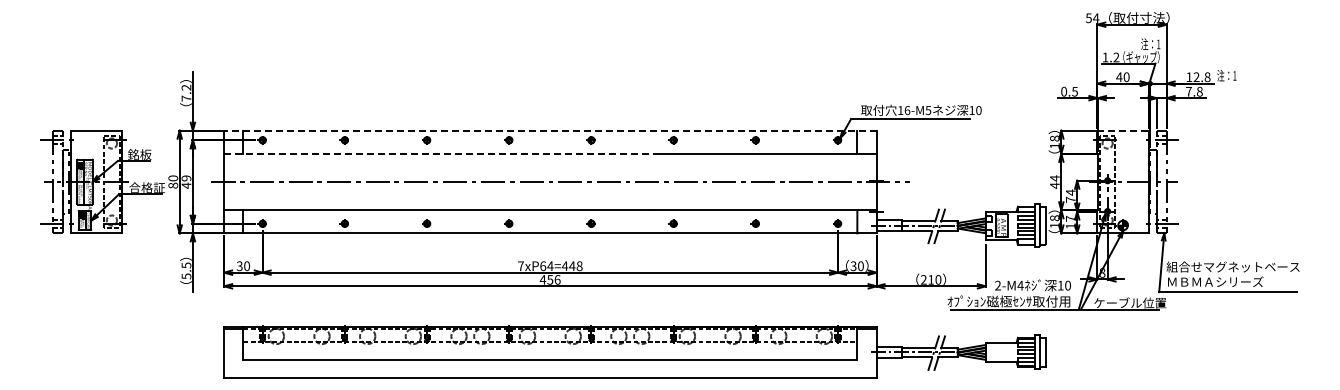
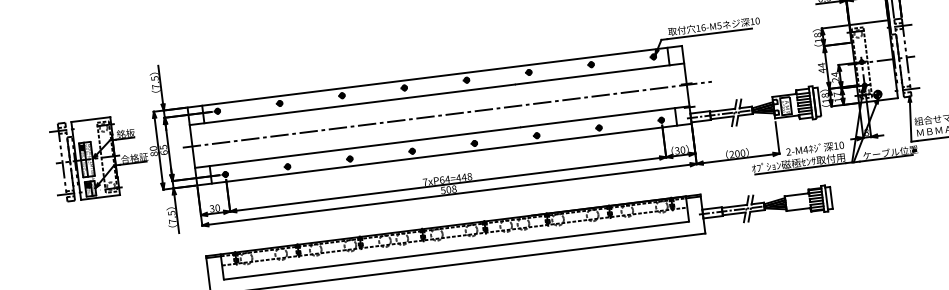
text: (186, 87) -> (154, 78), 7.2 -> 7.5
line: (549, 130) -> (434, 76), dashed -> solid
line: (1123, 130) -> (869, 22), dashed -> solid
line: (439, 153) -> (352, 104), dashed -> solid
text: (186, 181) -> (163, 149), 49 -> 65
text: (1070, 199) -> (835, 79), 74 -> 24
text: (186, 276) -> (172, 221), 5.5 -> 7.5
text: (549, 279) -> (448, 189), 456 -> 508
text: (931, 279) -> (737, 153), 210 -> 200

